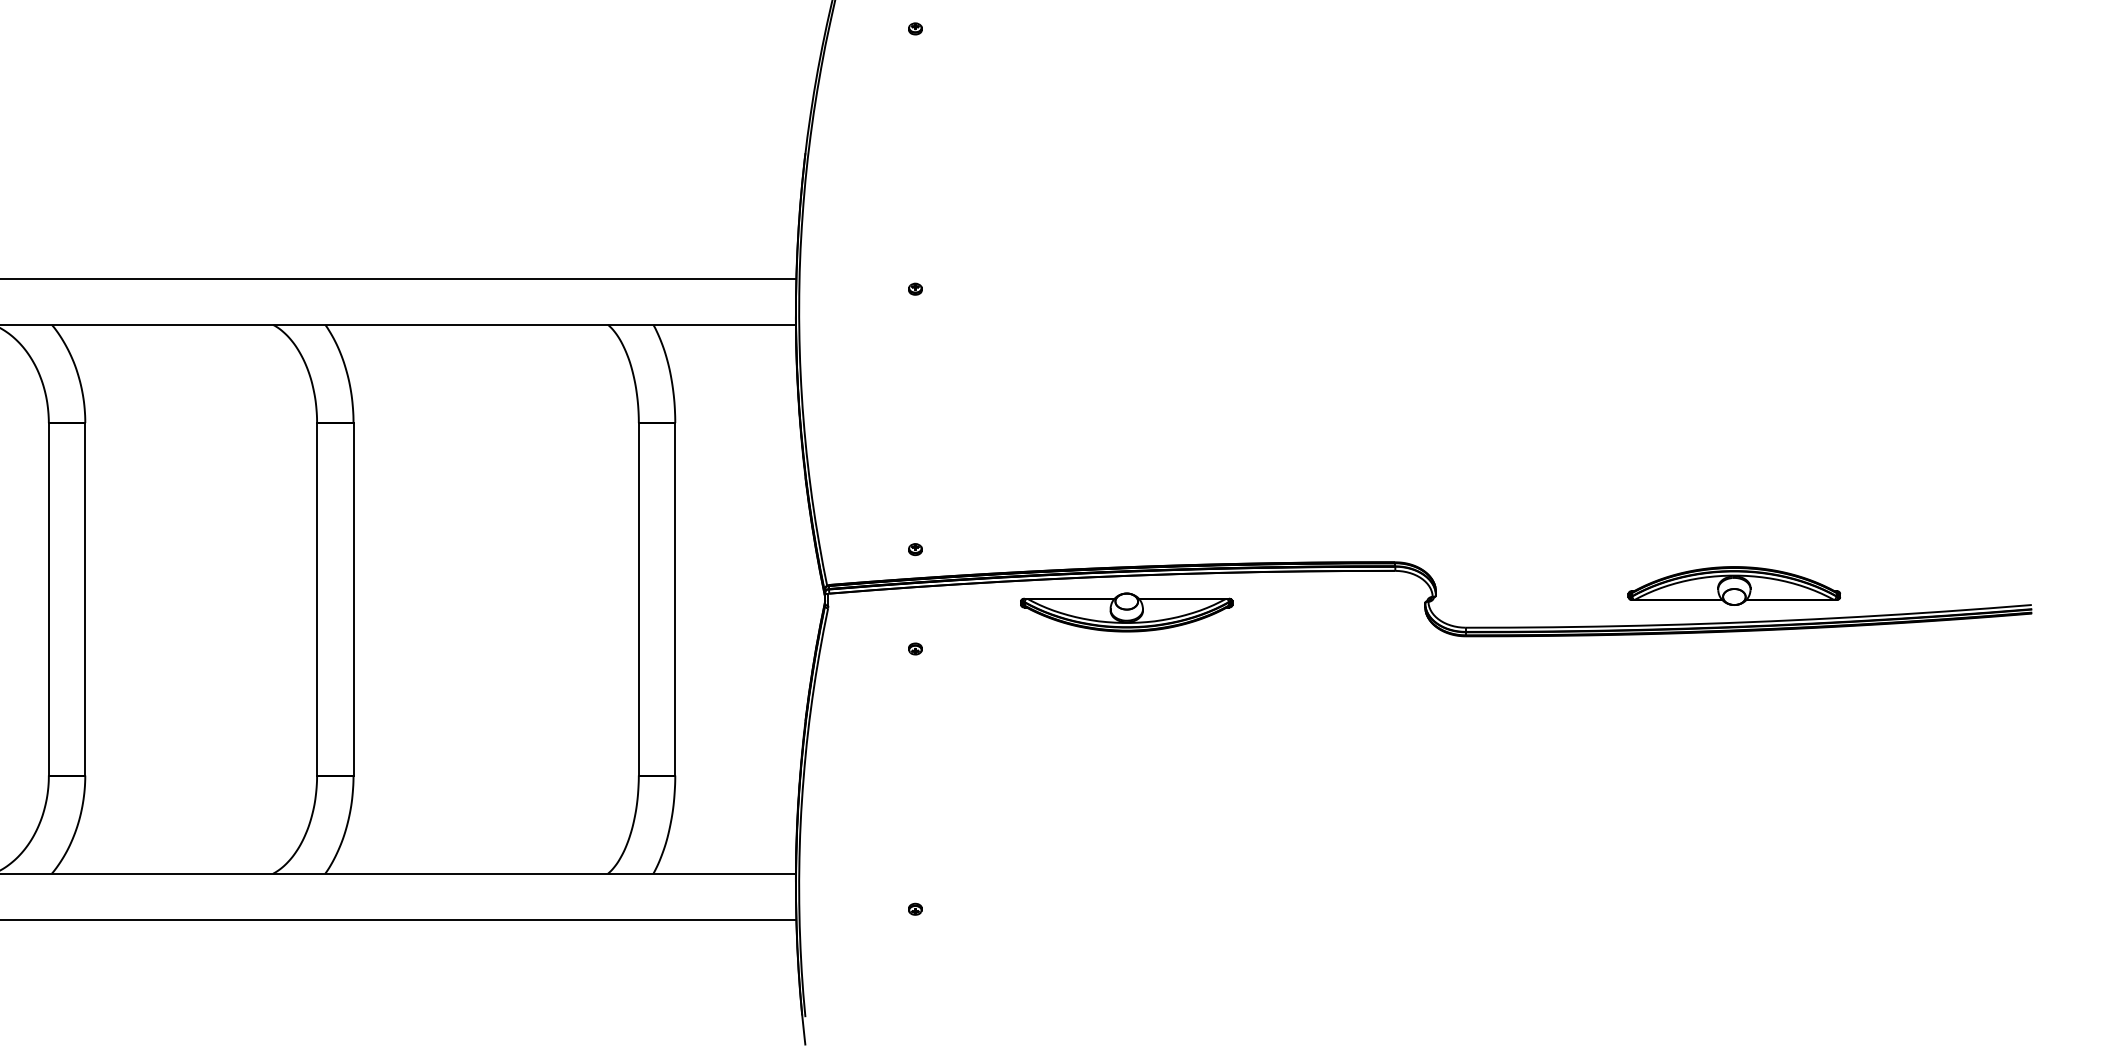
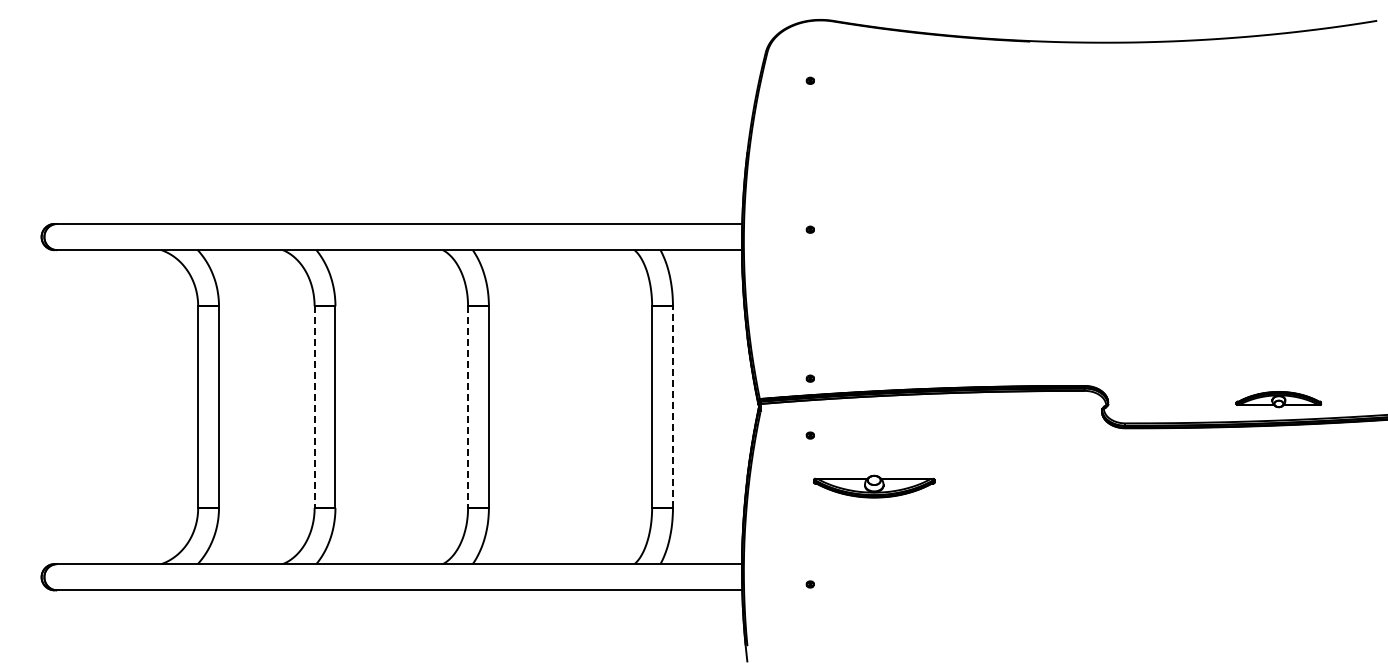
part: (1733, 585) -> (1278, 399), size x0.7
line: (48, 599) -> (314, 407), solid -> dashed
line: (317, 599) -> (468, 407), solid -> dashed
line: (674, 599) -> (672, 407), solid -> dashed
part: (1127, 612) -> (874, 486), moved

